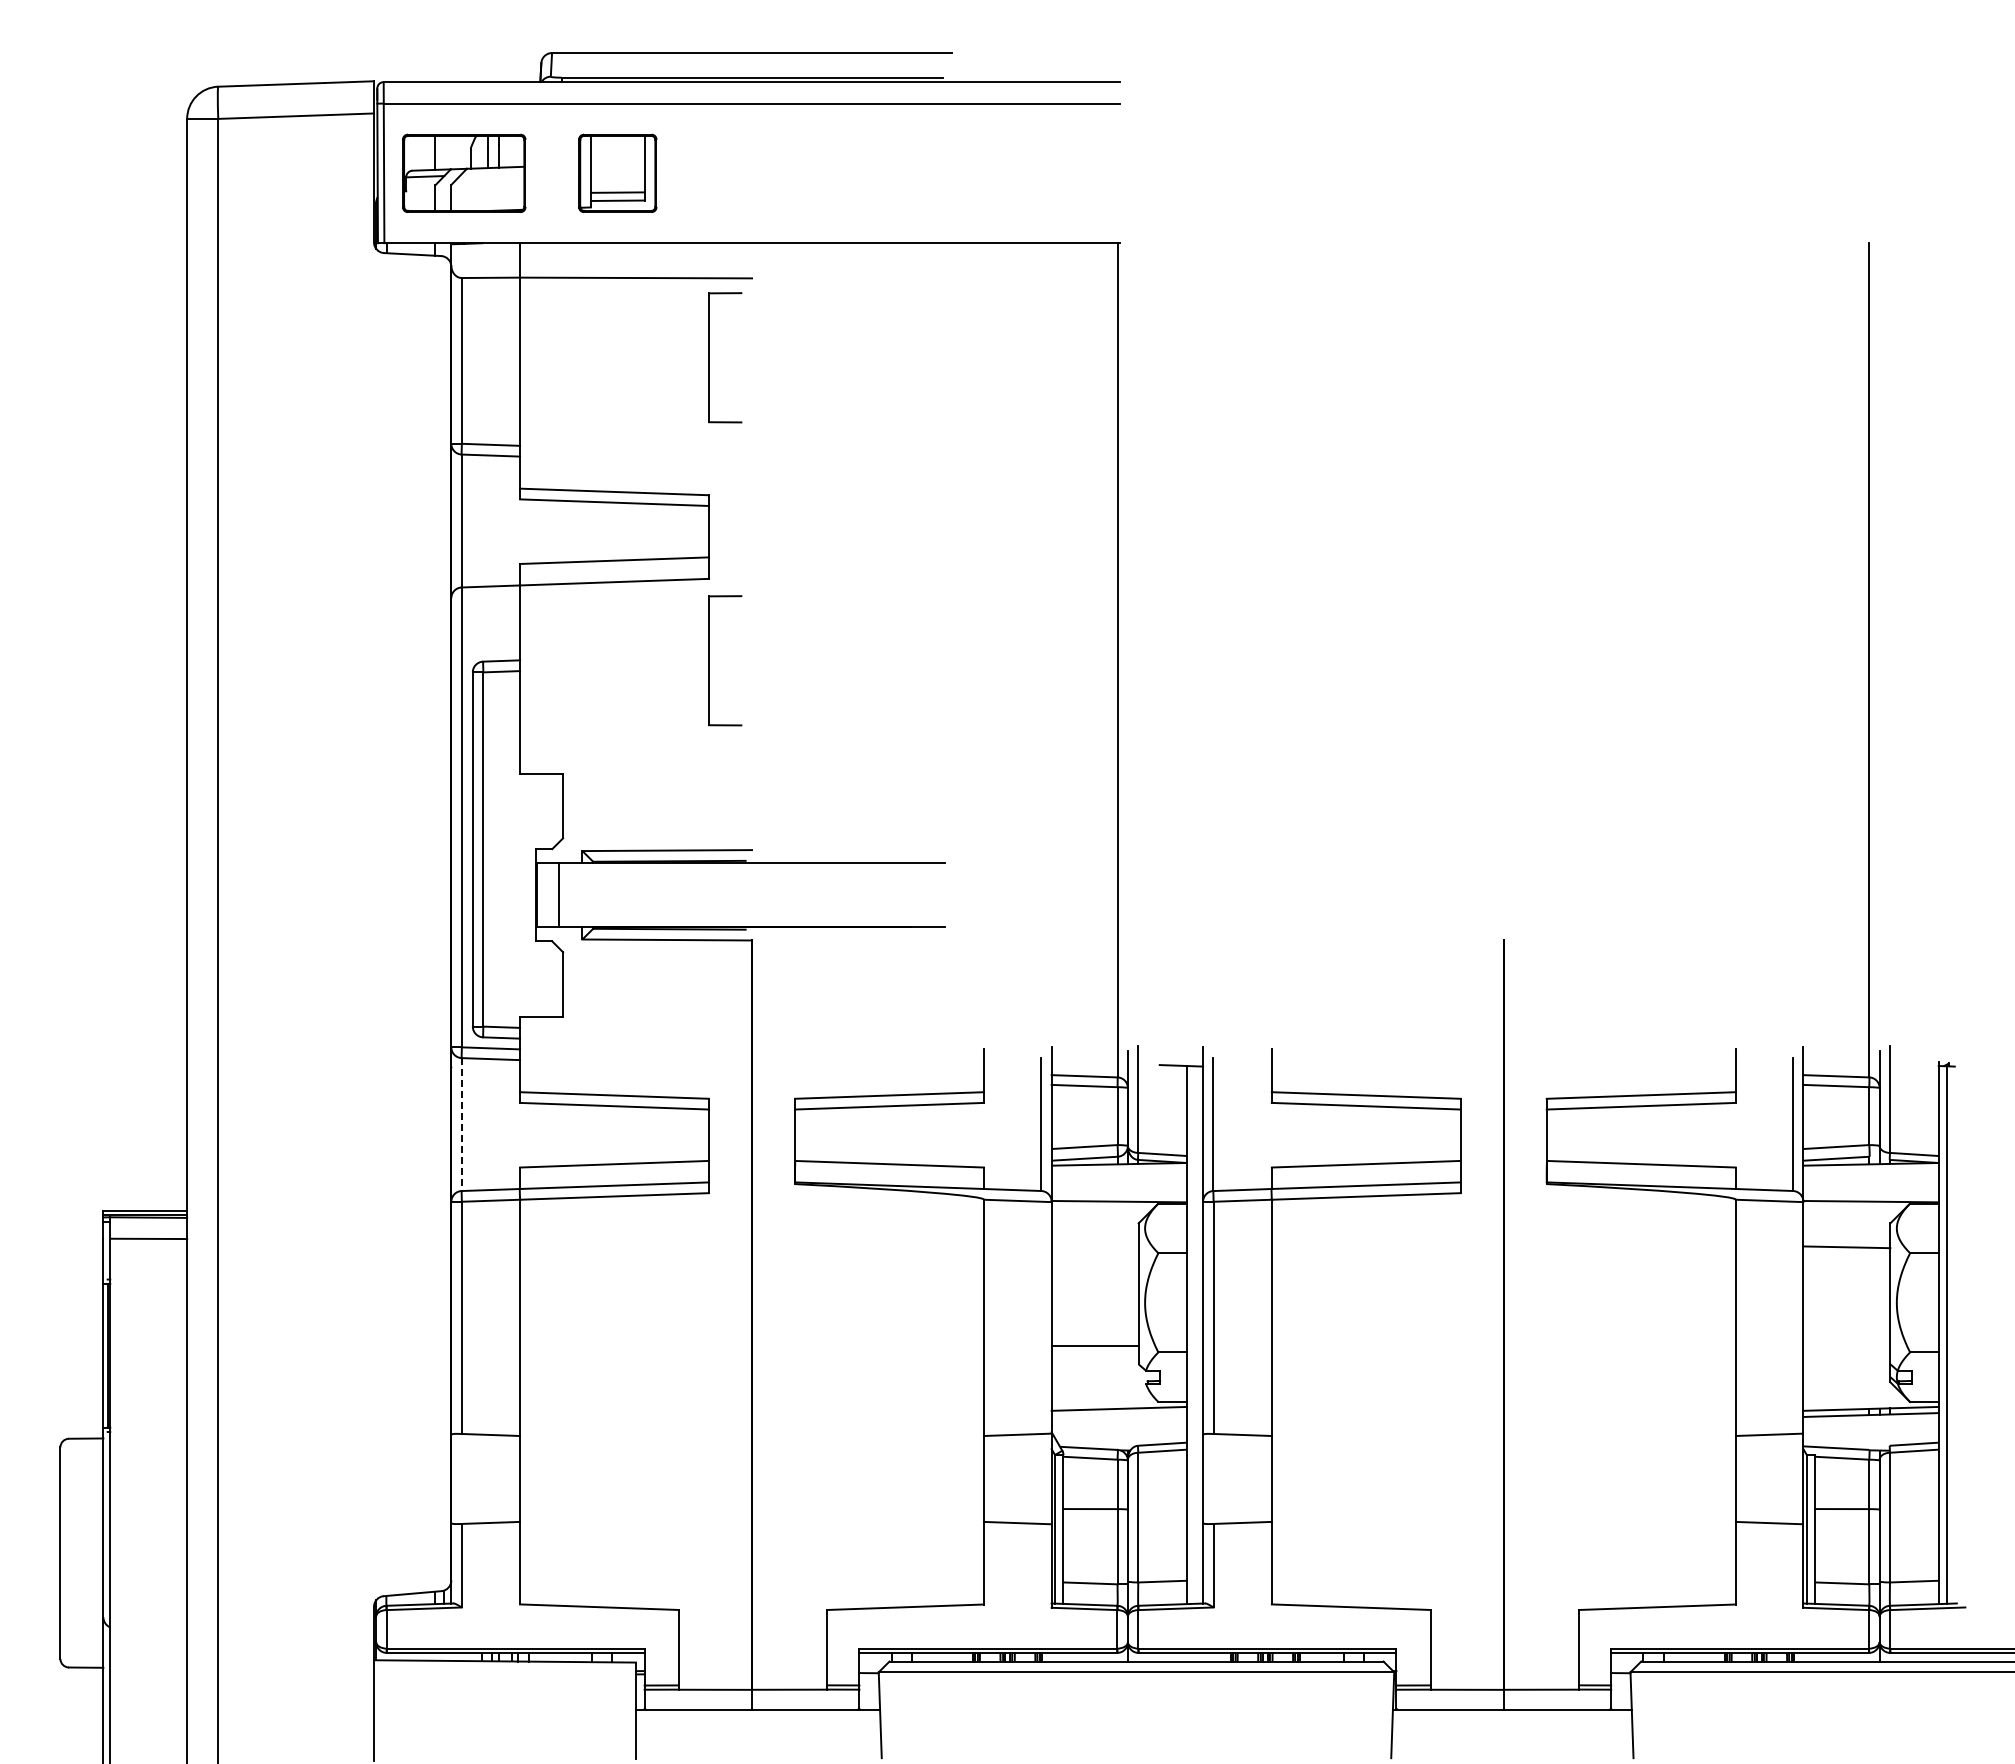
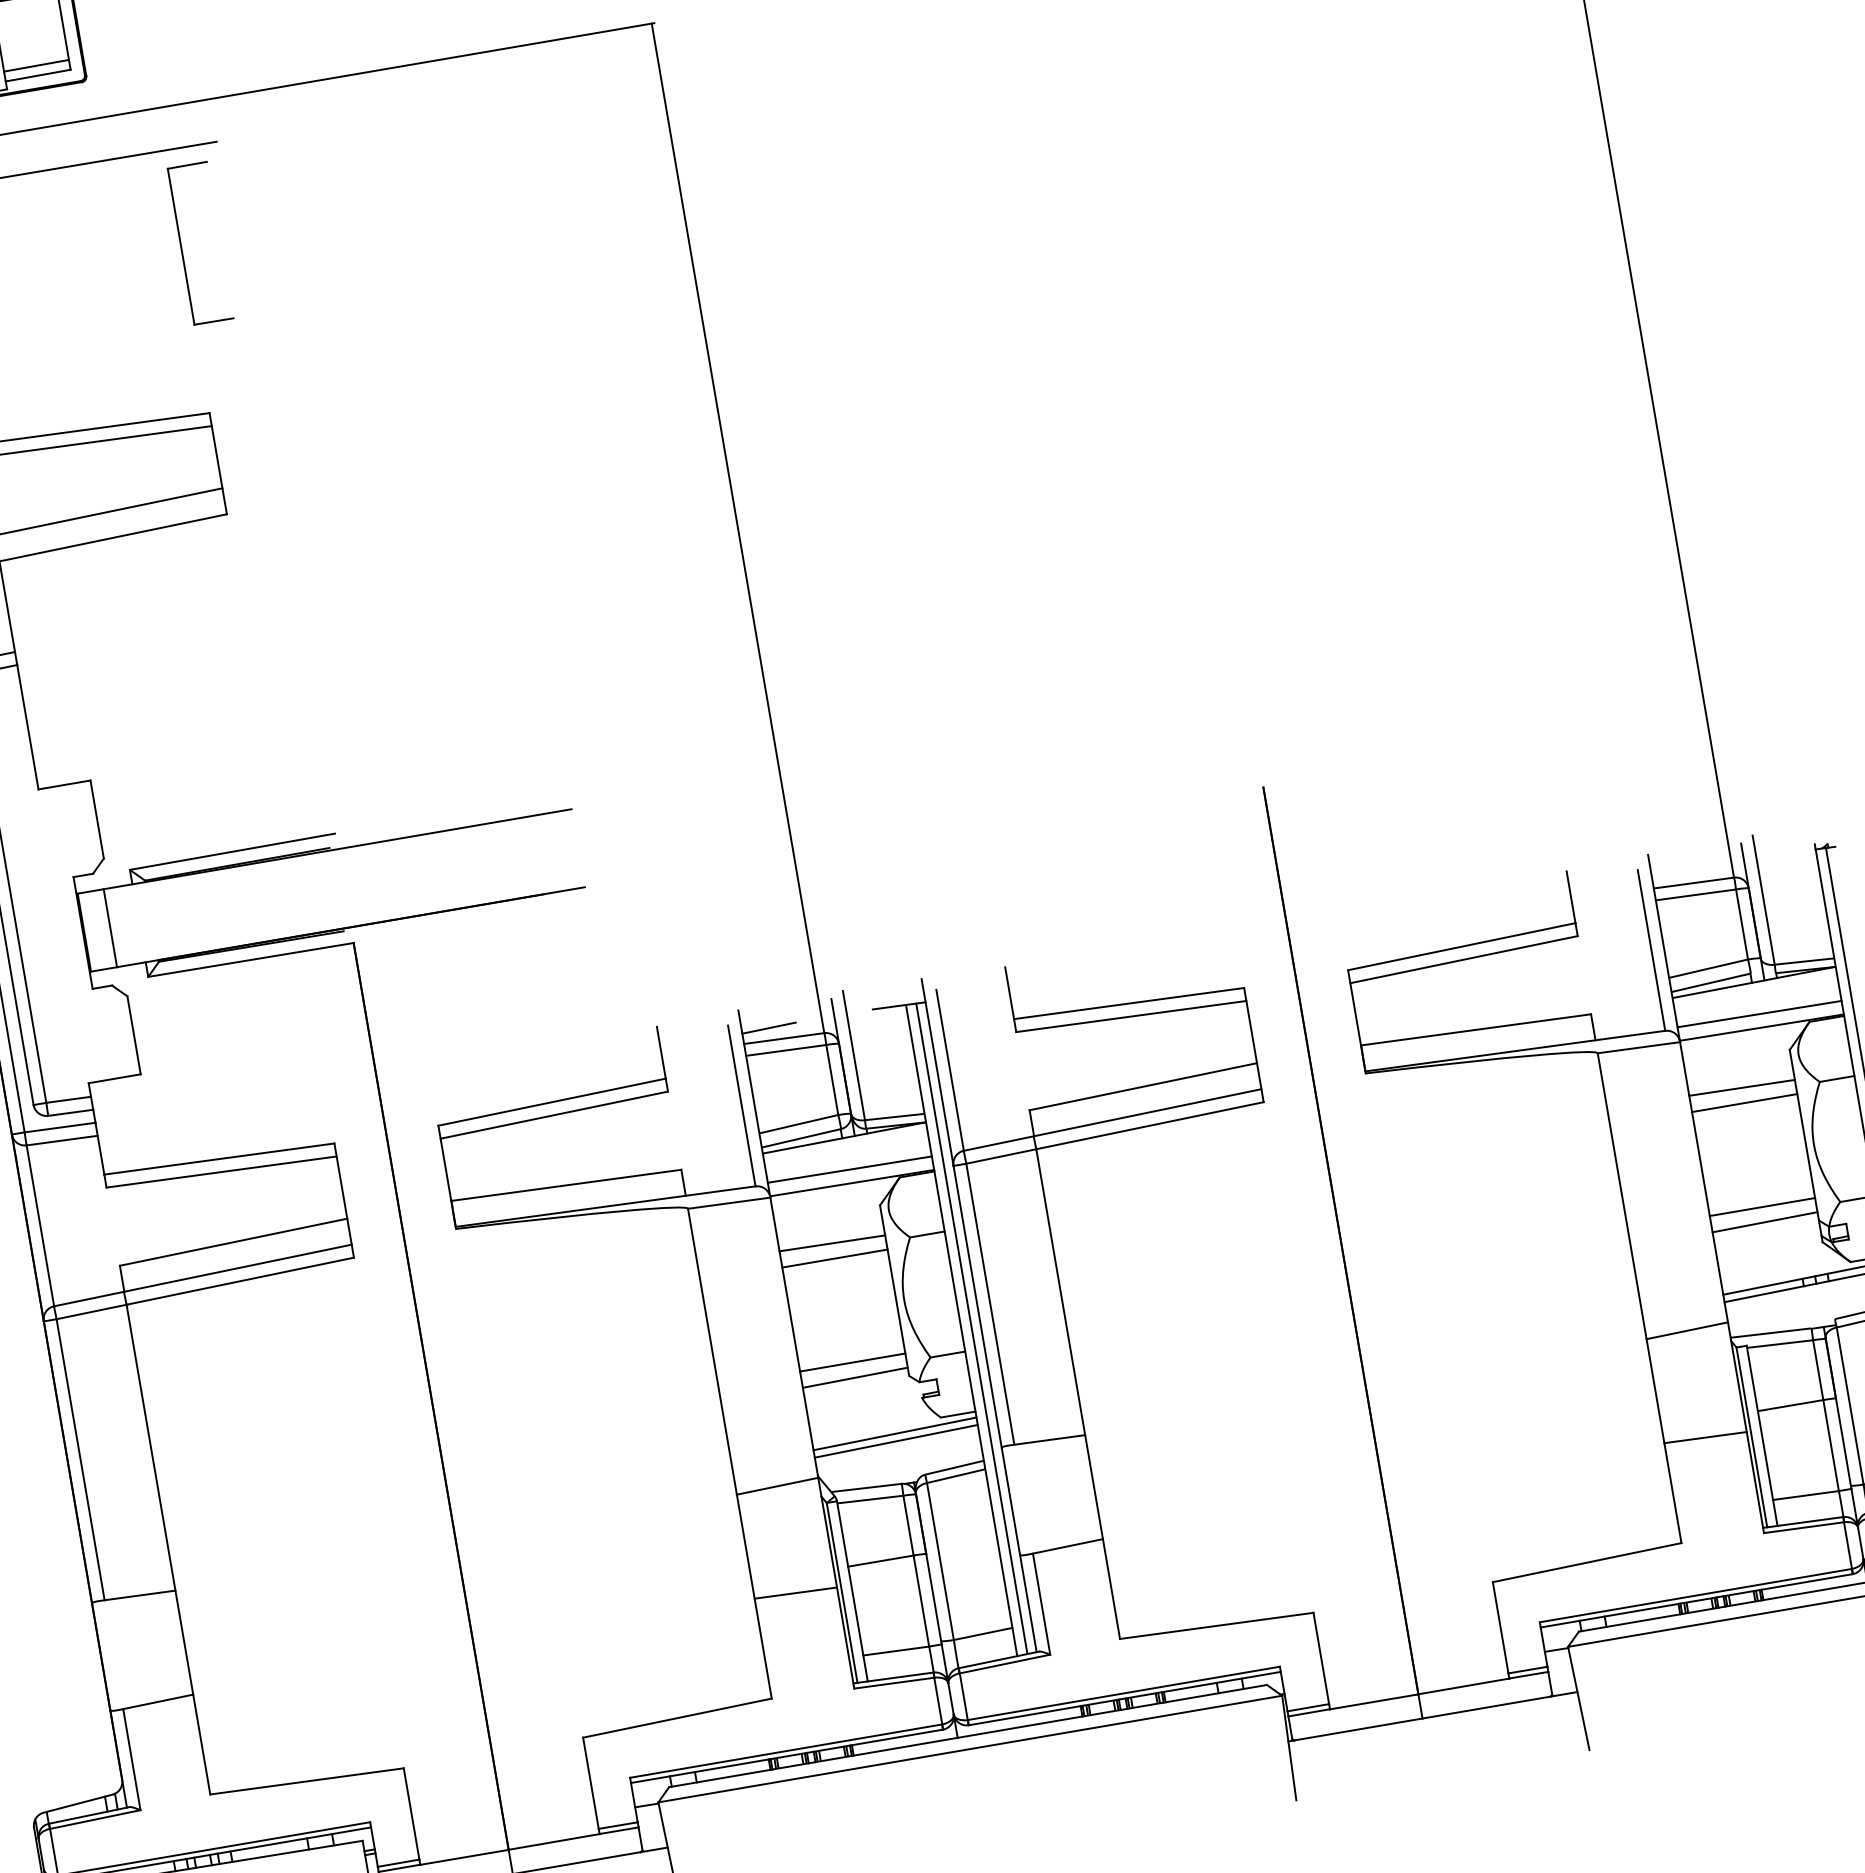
part: (709, 660) -> (244, 613), removed
line: (1073, 1065) -> (768, 1027), added
line: (461, 1125) -> (40, 1227), dashed -> solid
line: (1118, 1190) -> (848, 1169), added
line: (1870, 1190) -> (1758, 1014), added
line: (1094, 1247) -> (831, 1243), added
line: (1094, 1259) -> (834, 1258), added
line: (1846, 1259) -> (1744, 1102), added
line: (1195, 1334) -> (971, 1328), added
line: (1846, 1345) -> (1761, 1206), added
line: (1094, 1358) -> (854, 1378), added
line: (1846, 1358) -> (1764, 1222), added
line: (1118, 1414) -> (895, 1440), added

